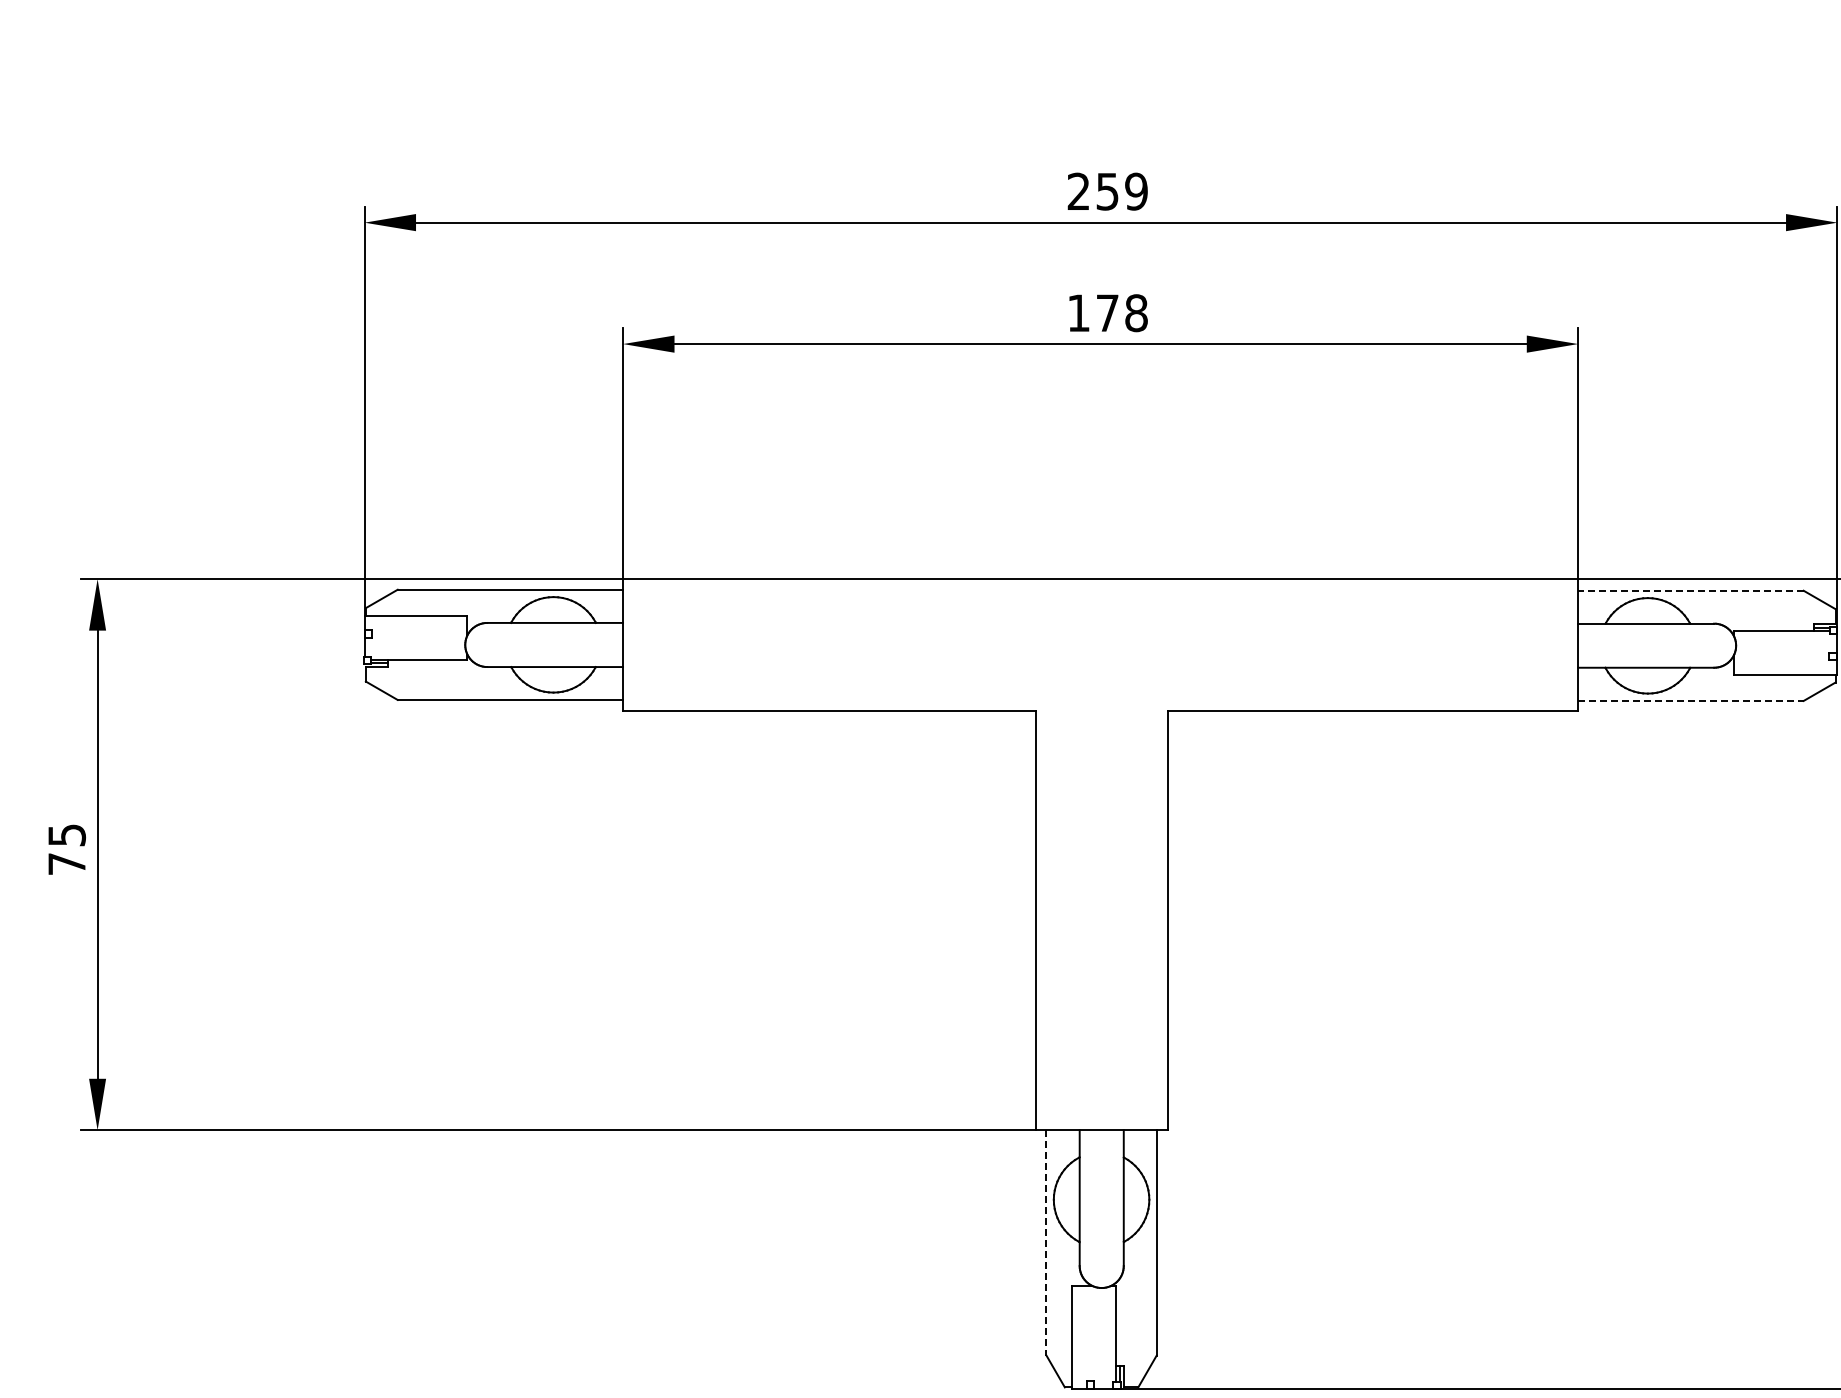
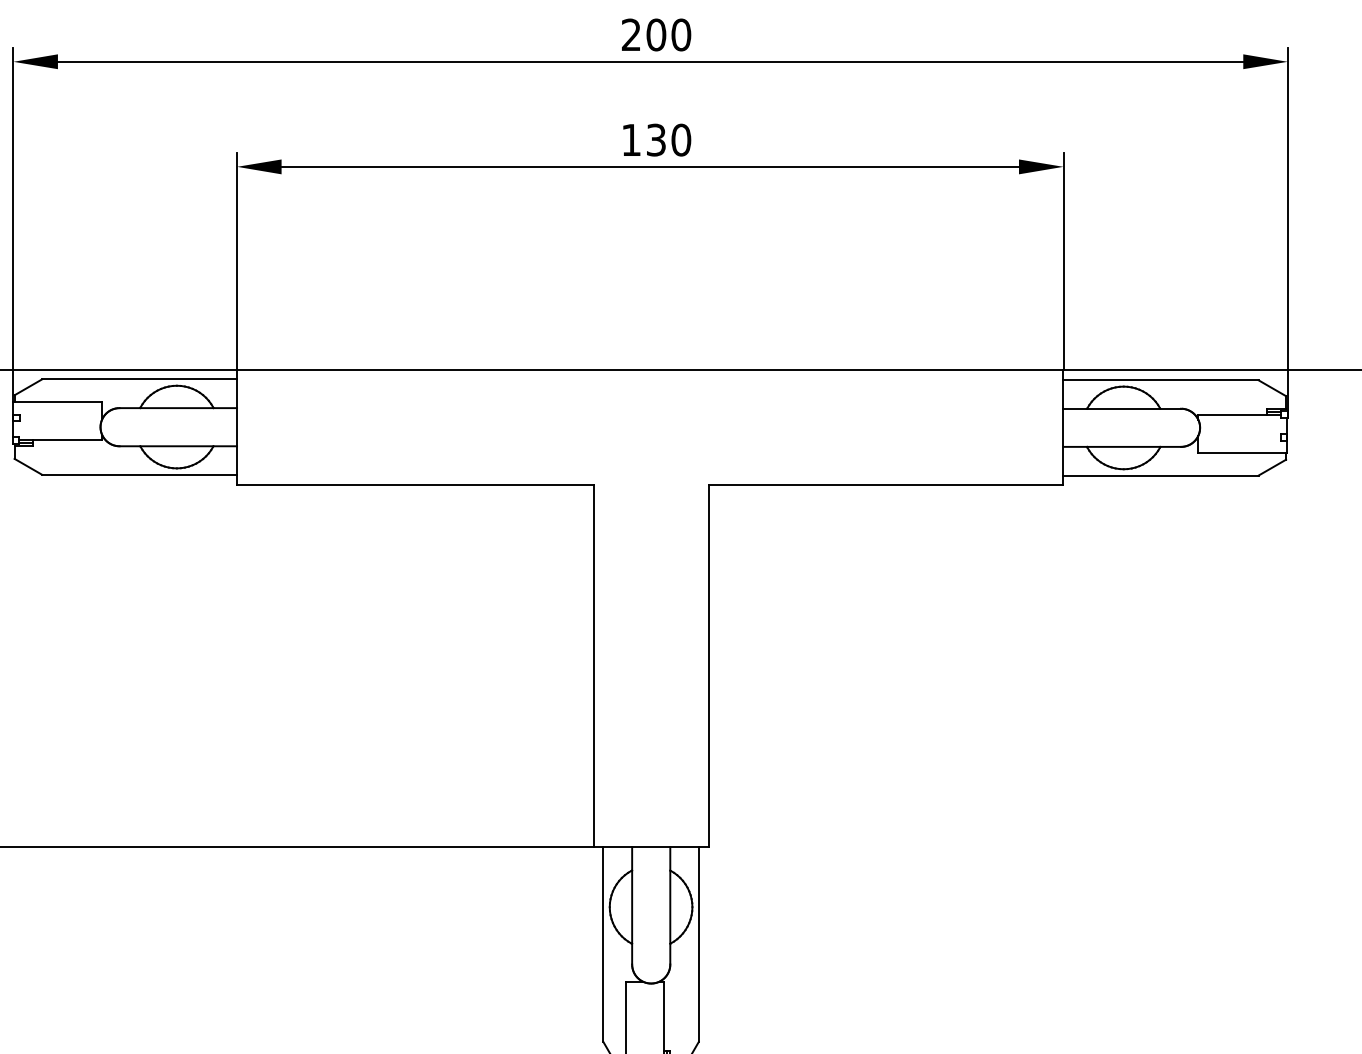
text: (1121, 191) -> (668, 34), 259 -> 200
text: (1121, 313) -> (668, 140), 178 -> 130
line: (1690, 590) -> (1160, 380), dashed -> solid
line: (1690, 700) -> (1160, 475), dashed -> solid
line: (1046, 1242) -> (603, 944), dashed -> solid

